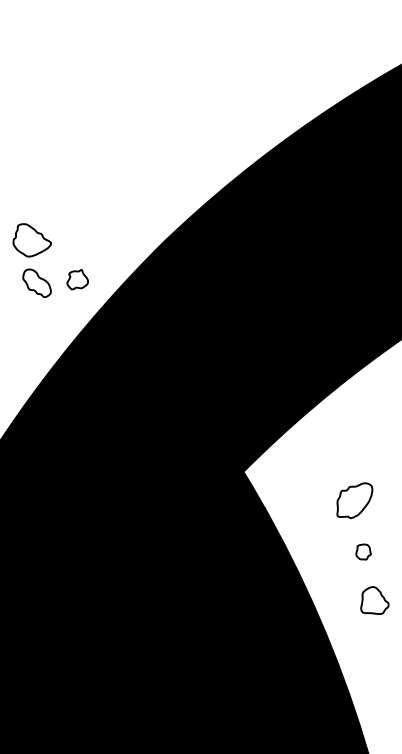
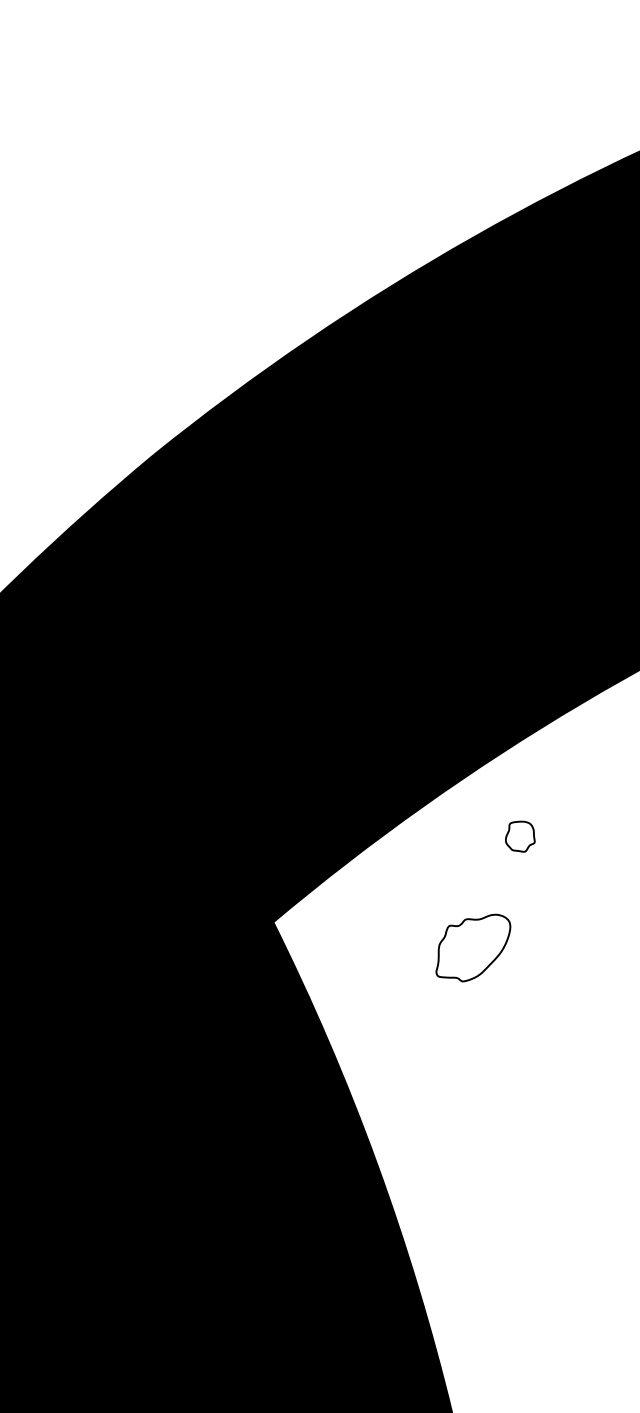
part: (354, 500) -> (472, 947), moved
part: (363, 551) -> (520, 835), moved
part: (374, 600) -> (510, 1199), removed

